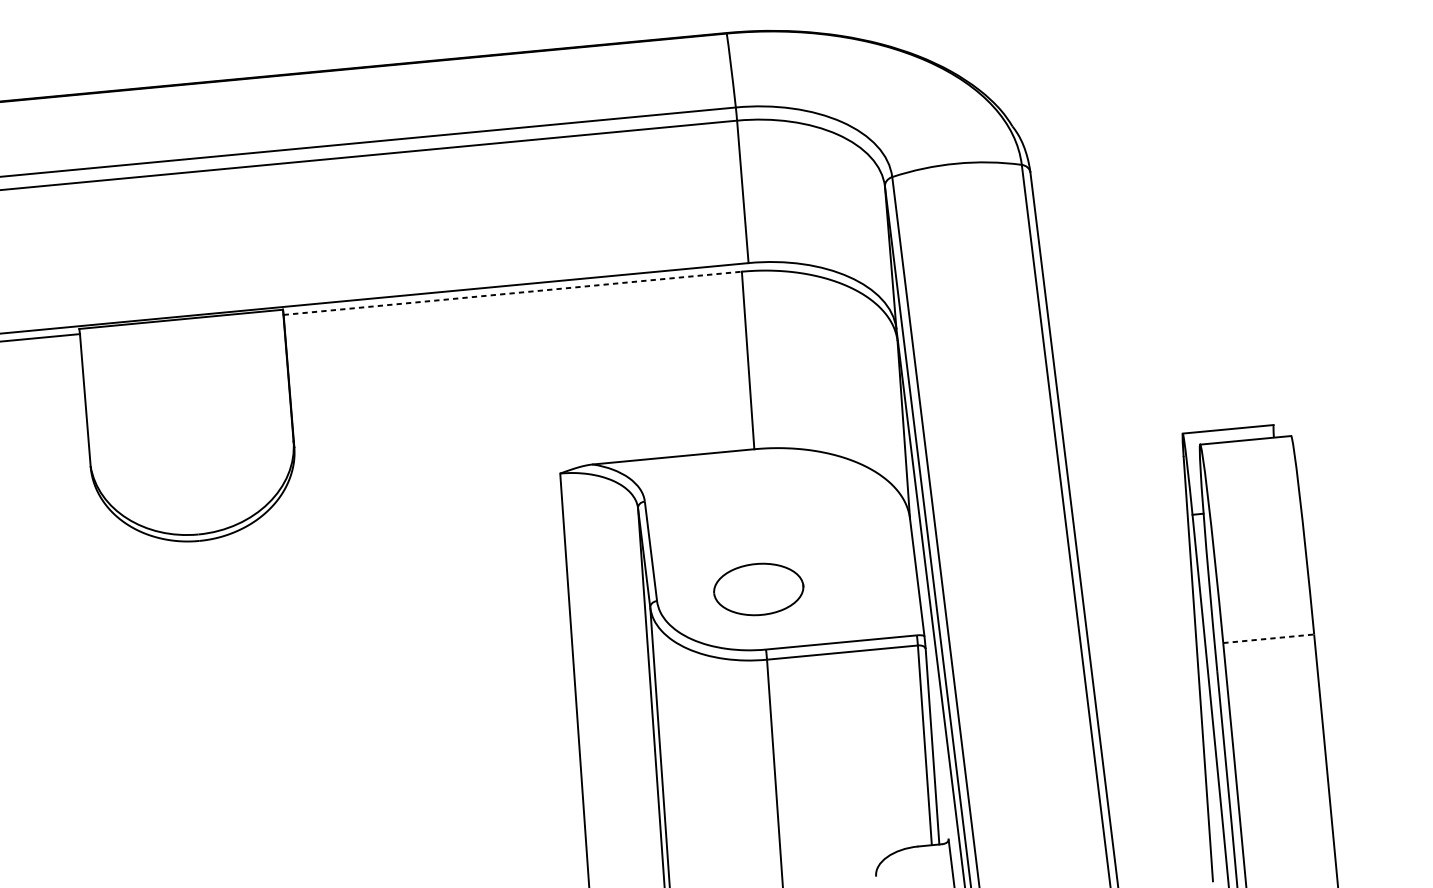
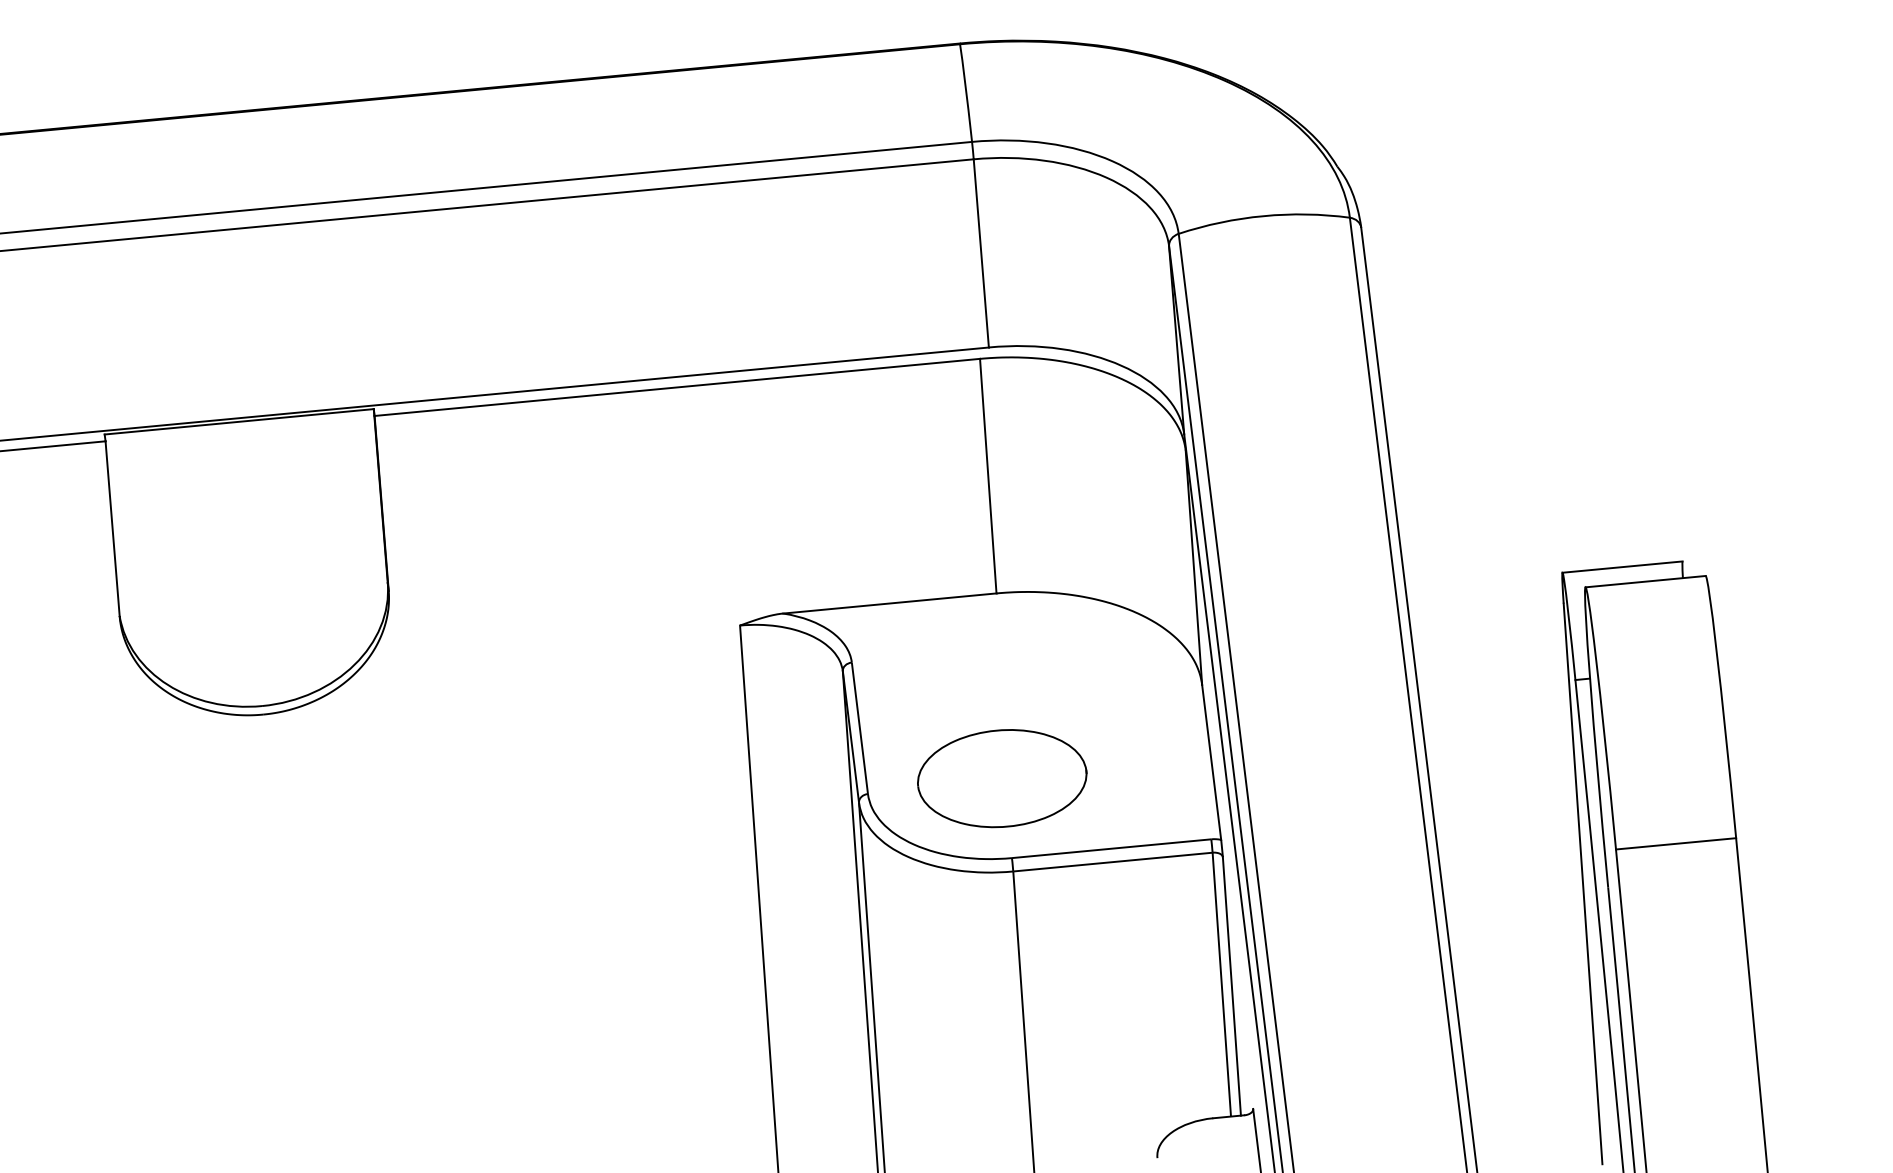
line: (512, 293) -> (677, 387), dashed -> solid
part: (758, 589) -> (1002, 778), size x1.43
line: (1269, 638) -> (1676, 843), dashed -> solid

